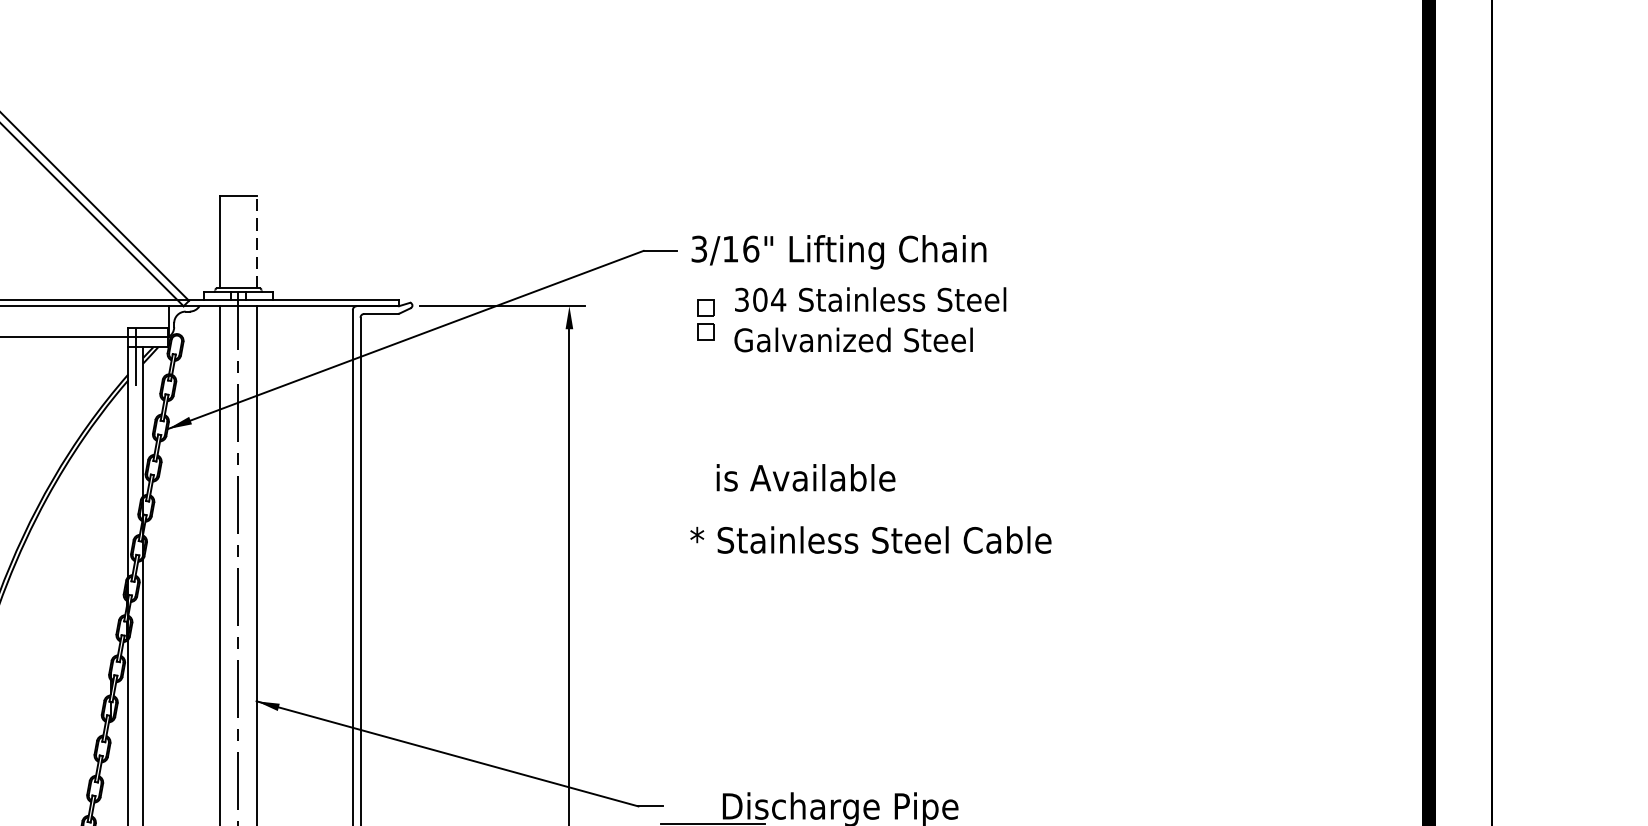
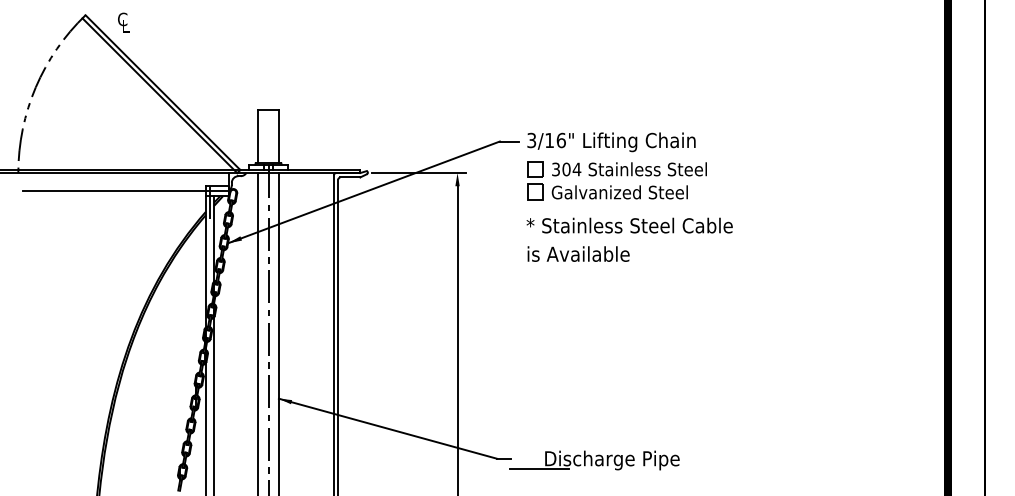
line: (255, 242) -> (278, 136), dashed -> solid
part: (705, 319) -> (535, 180), size x1.67
text: (805, 476) -> (578, 253), moved
text: (870, 539) -> (629, 225), moved

